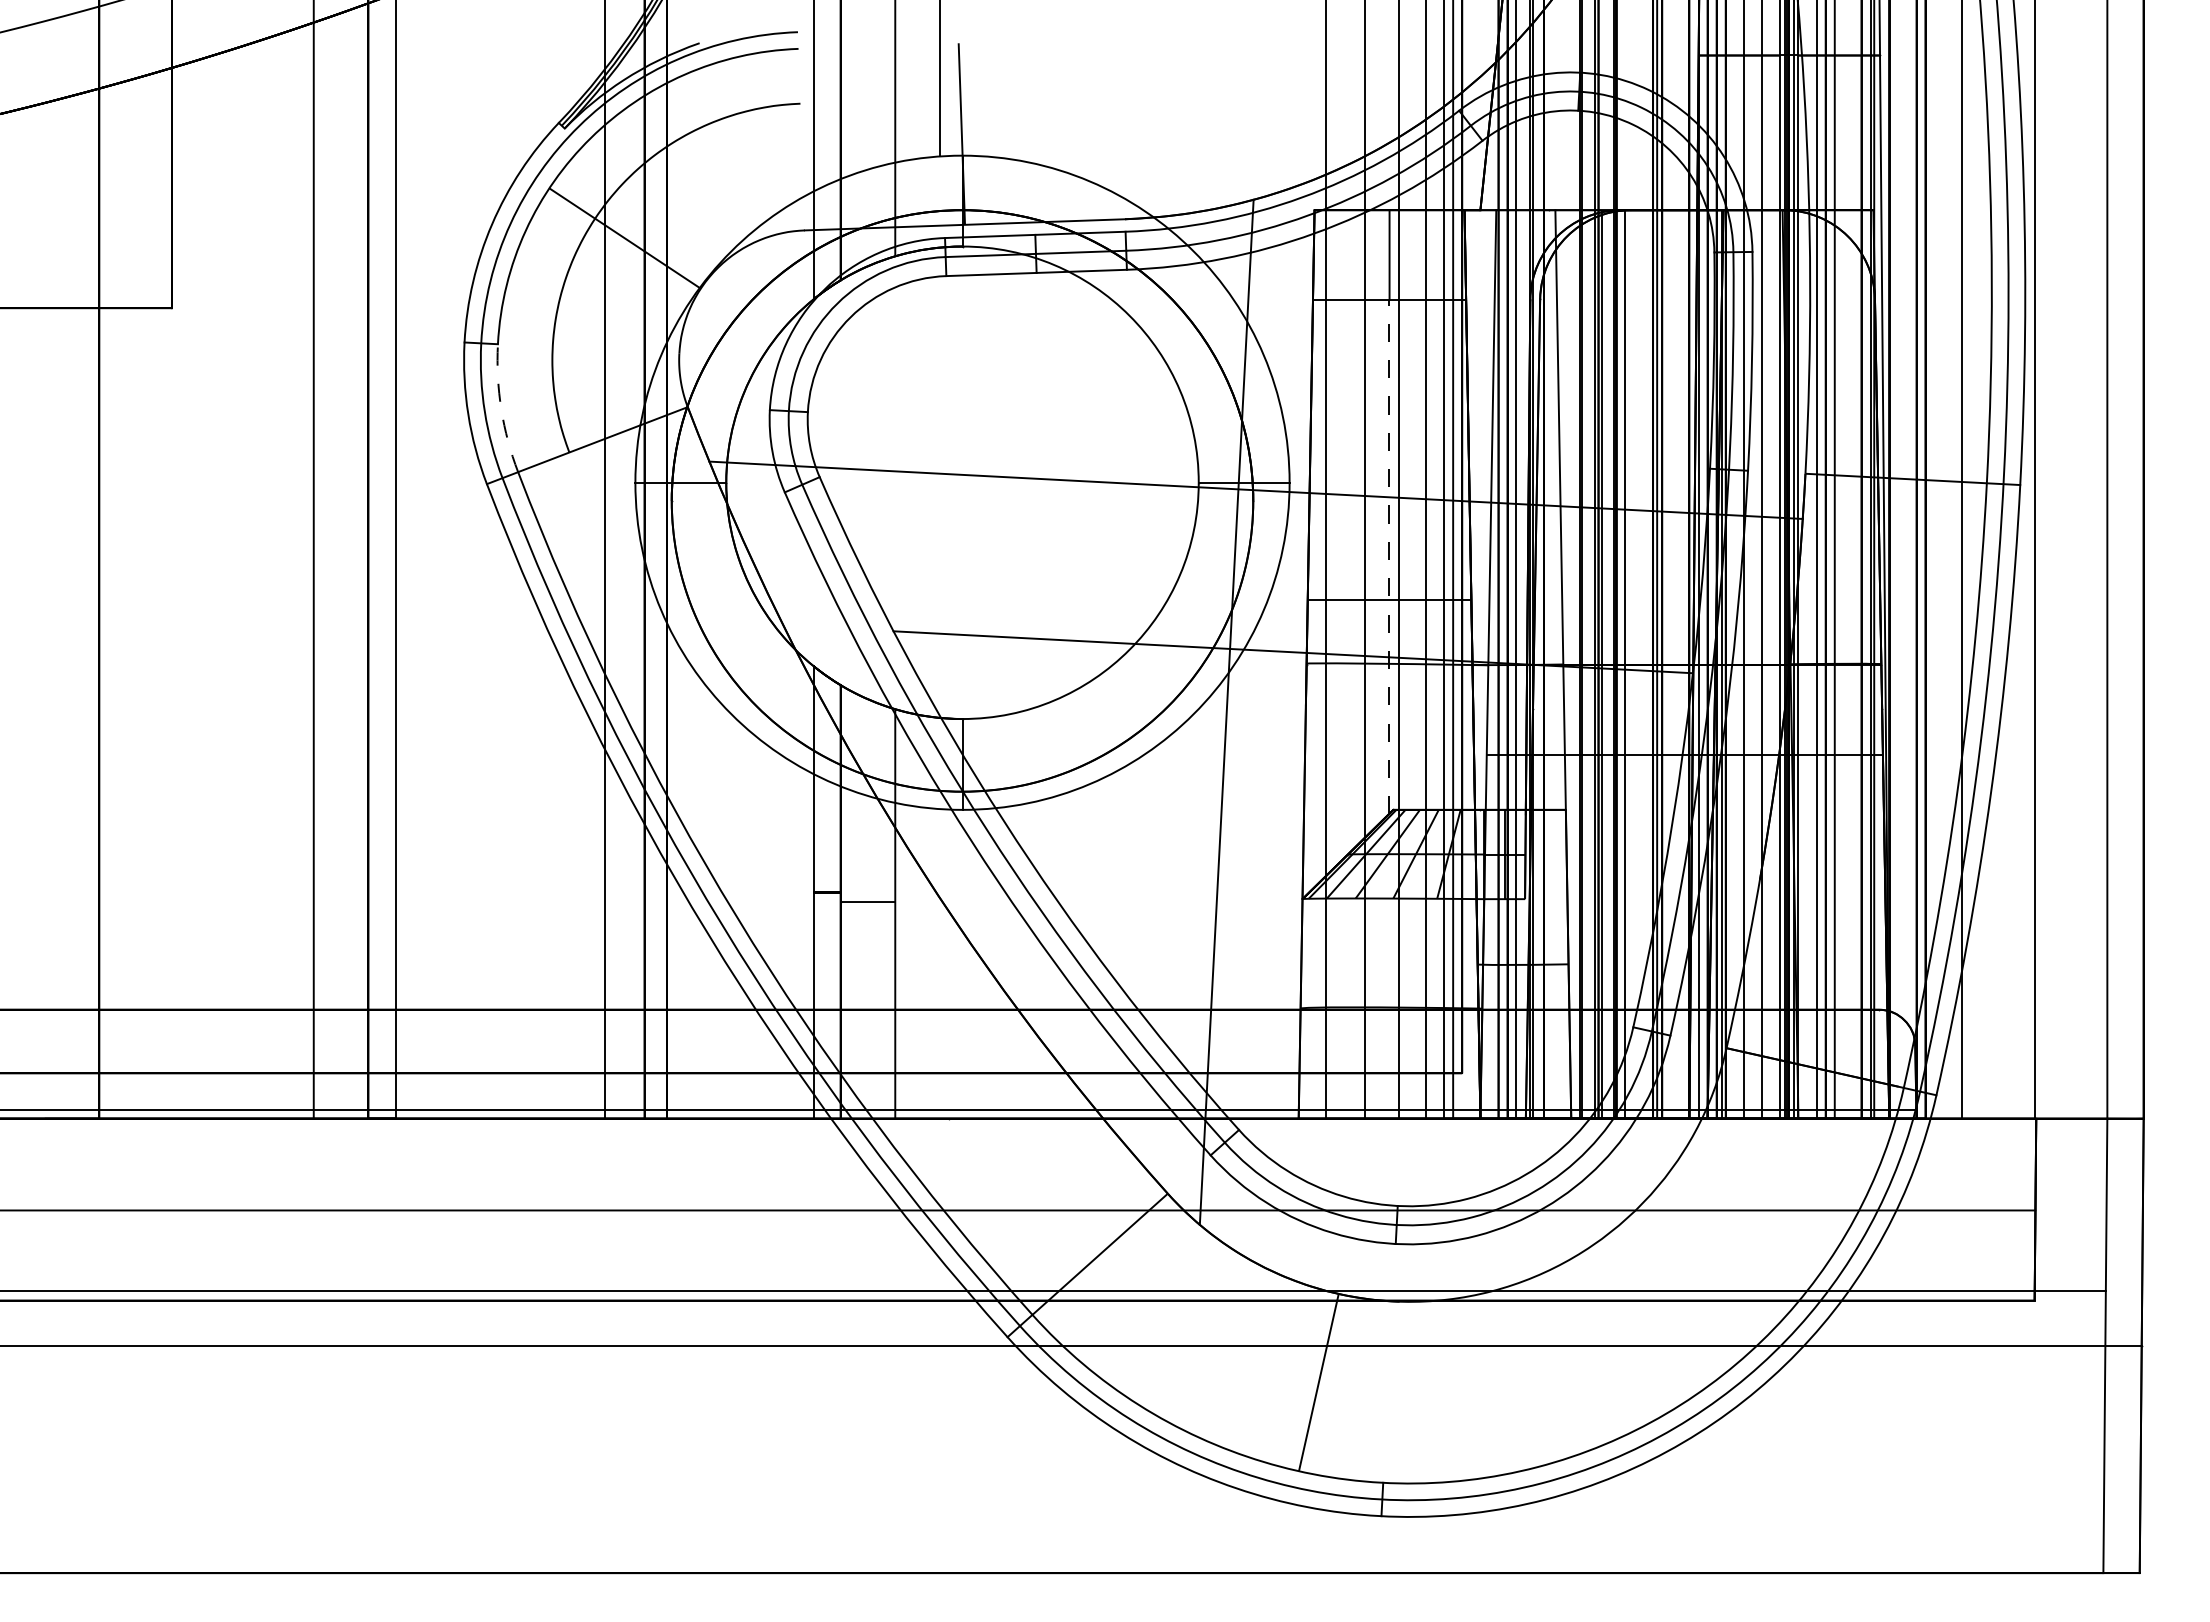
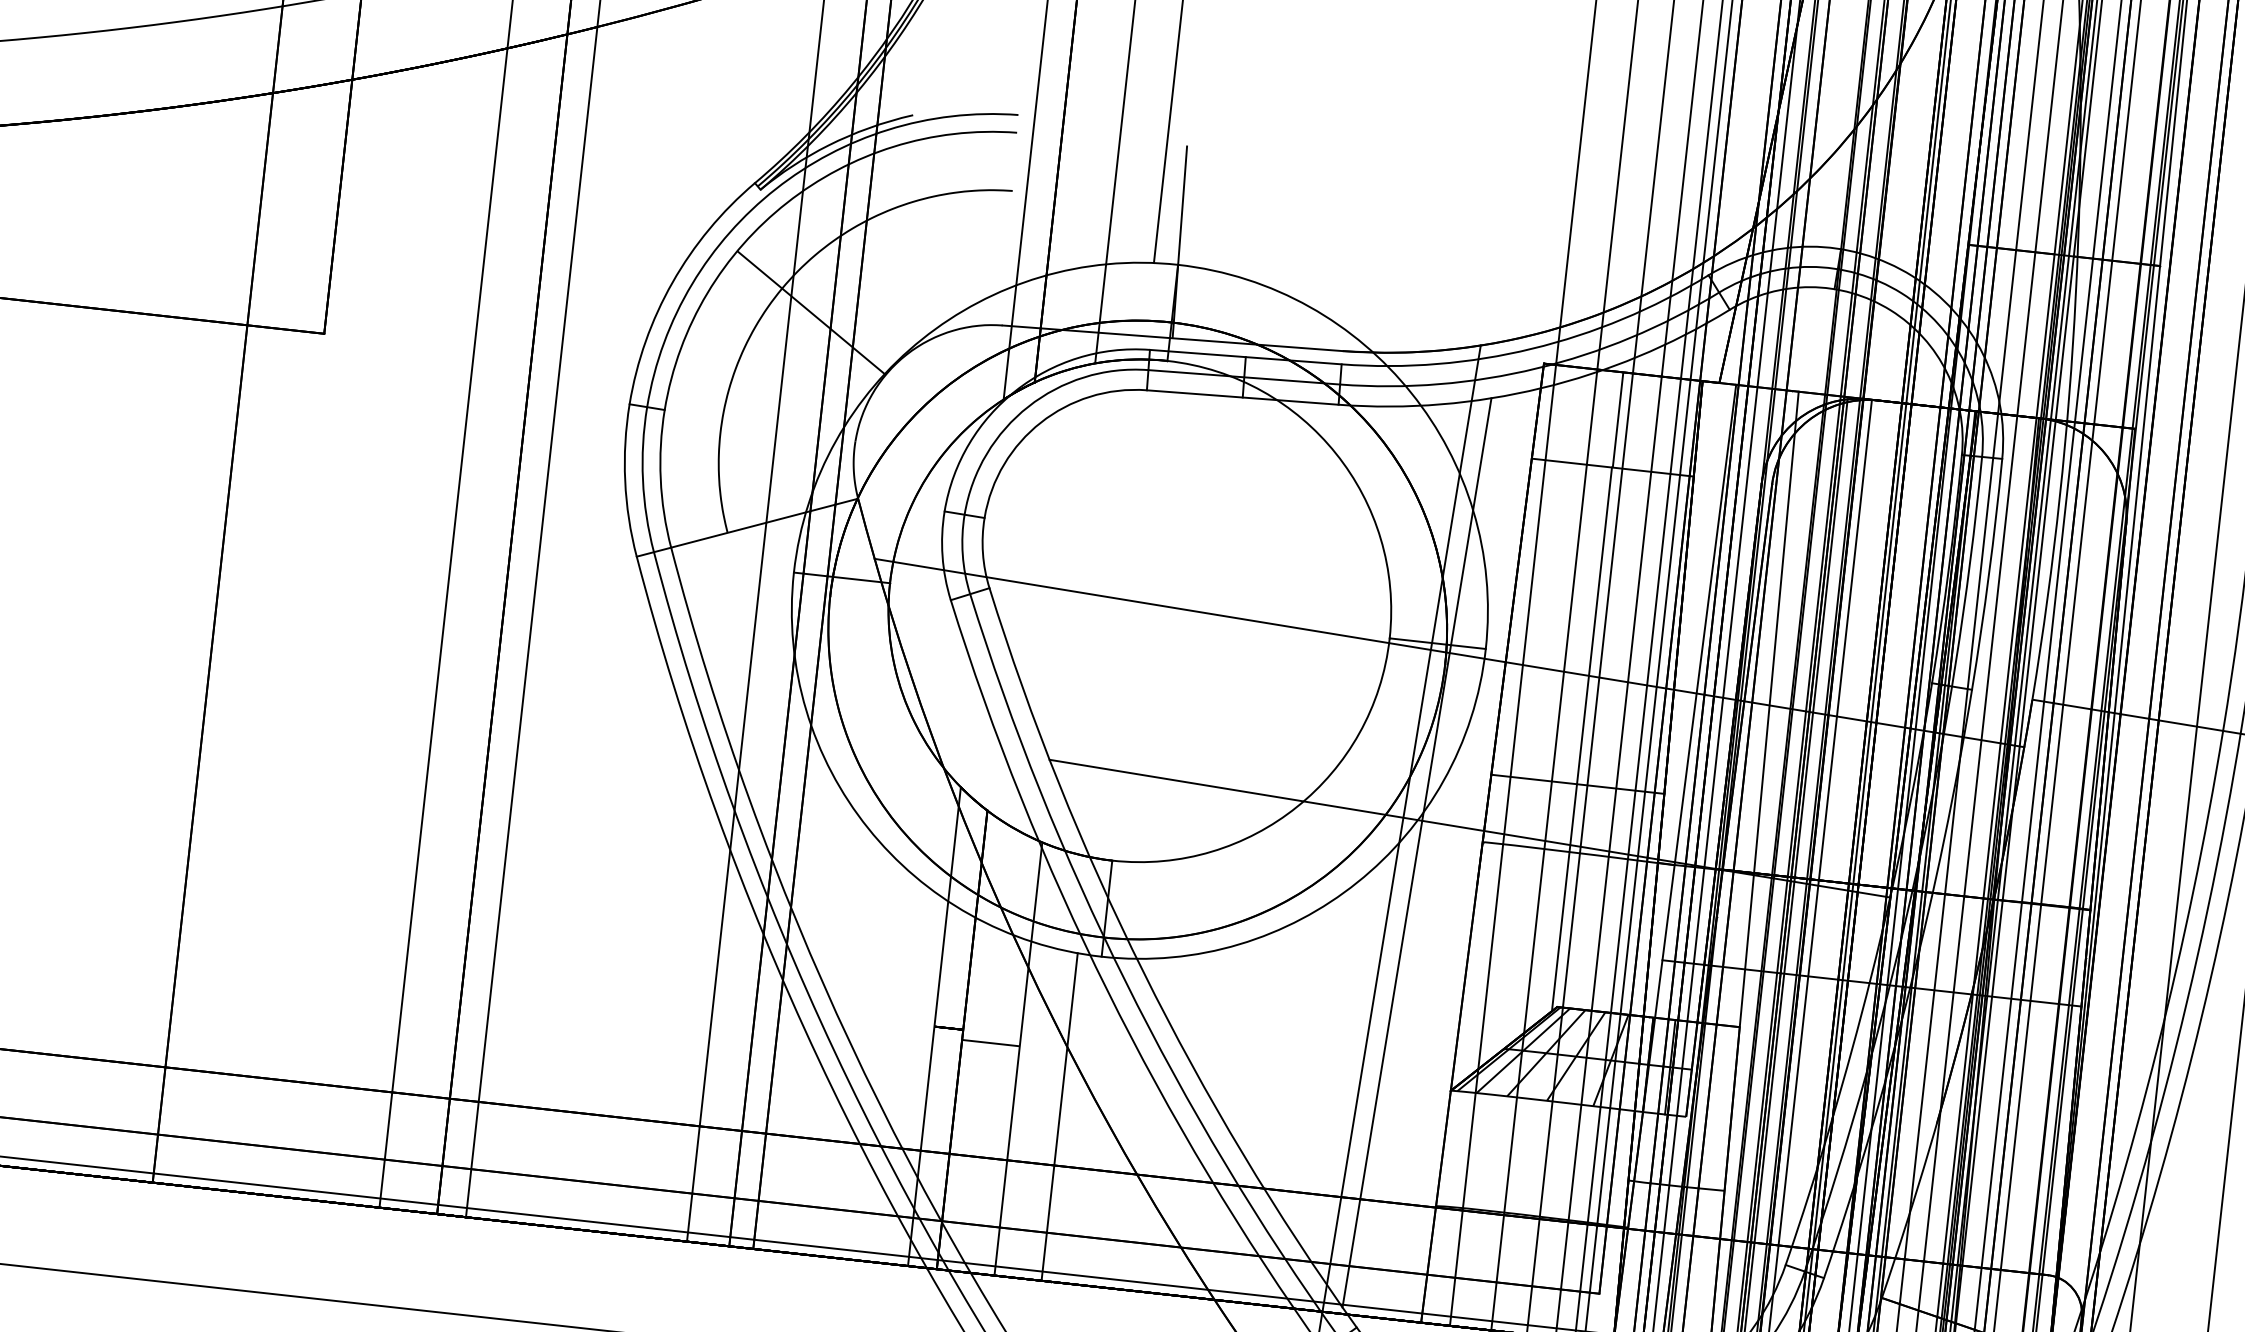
arc: (501, 409) -> (660, 479), dashed -> solid
line: (1388, 556) -> (1581, 738), dashed -> solid
line: (1246, 680) -> (1417, 853), added
line: (939, 963) -> (1059, 1116), added

